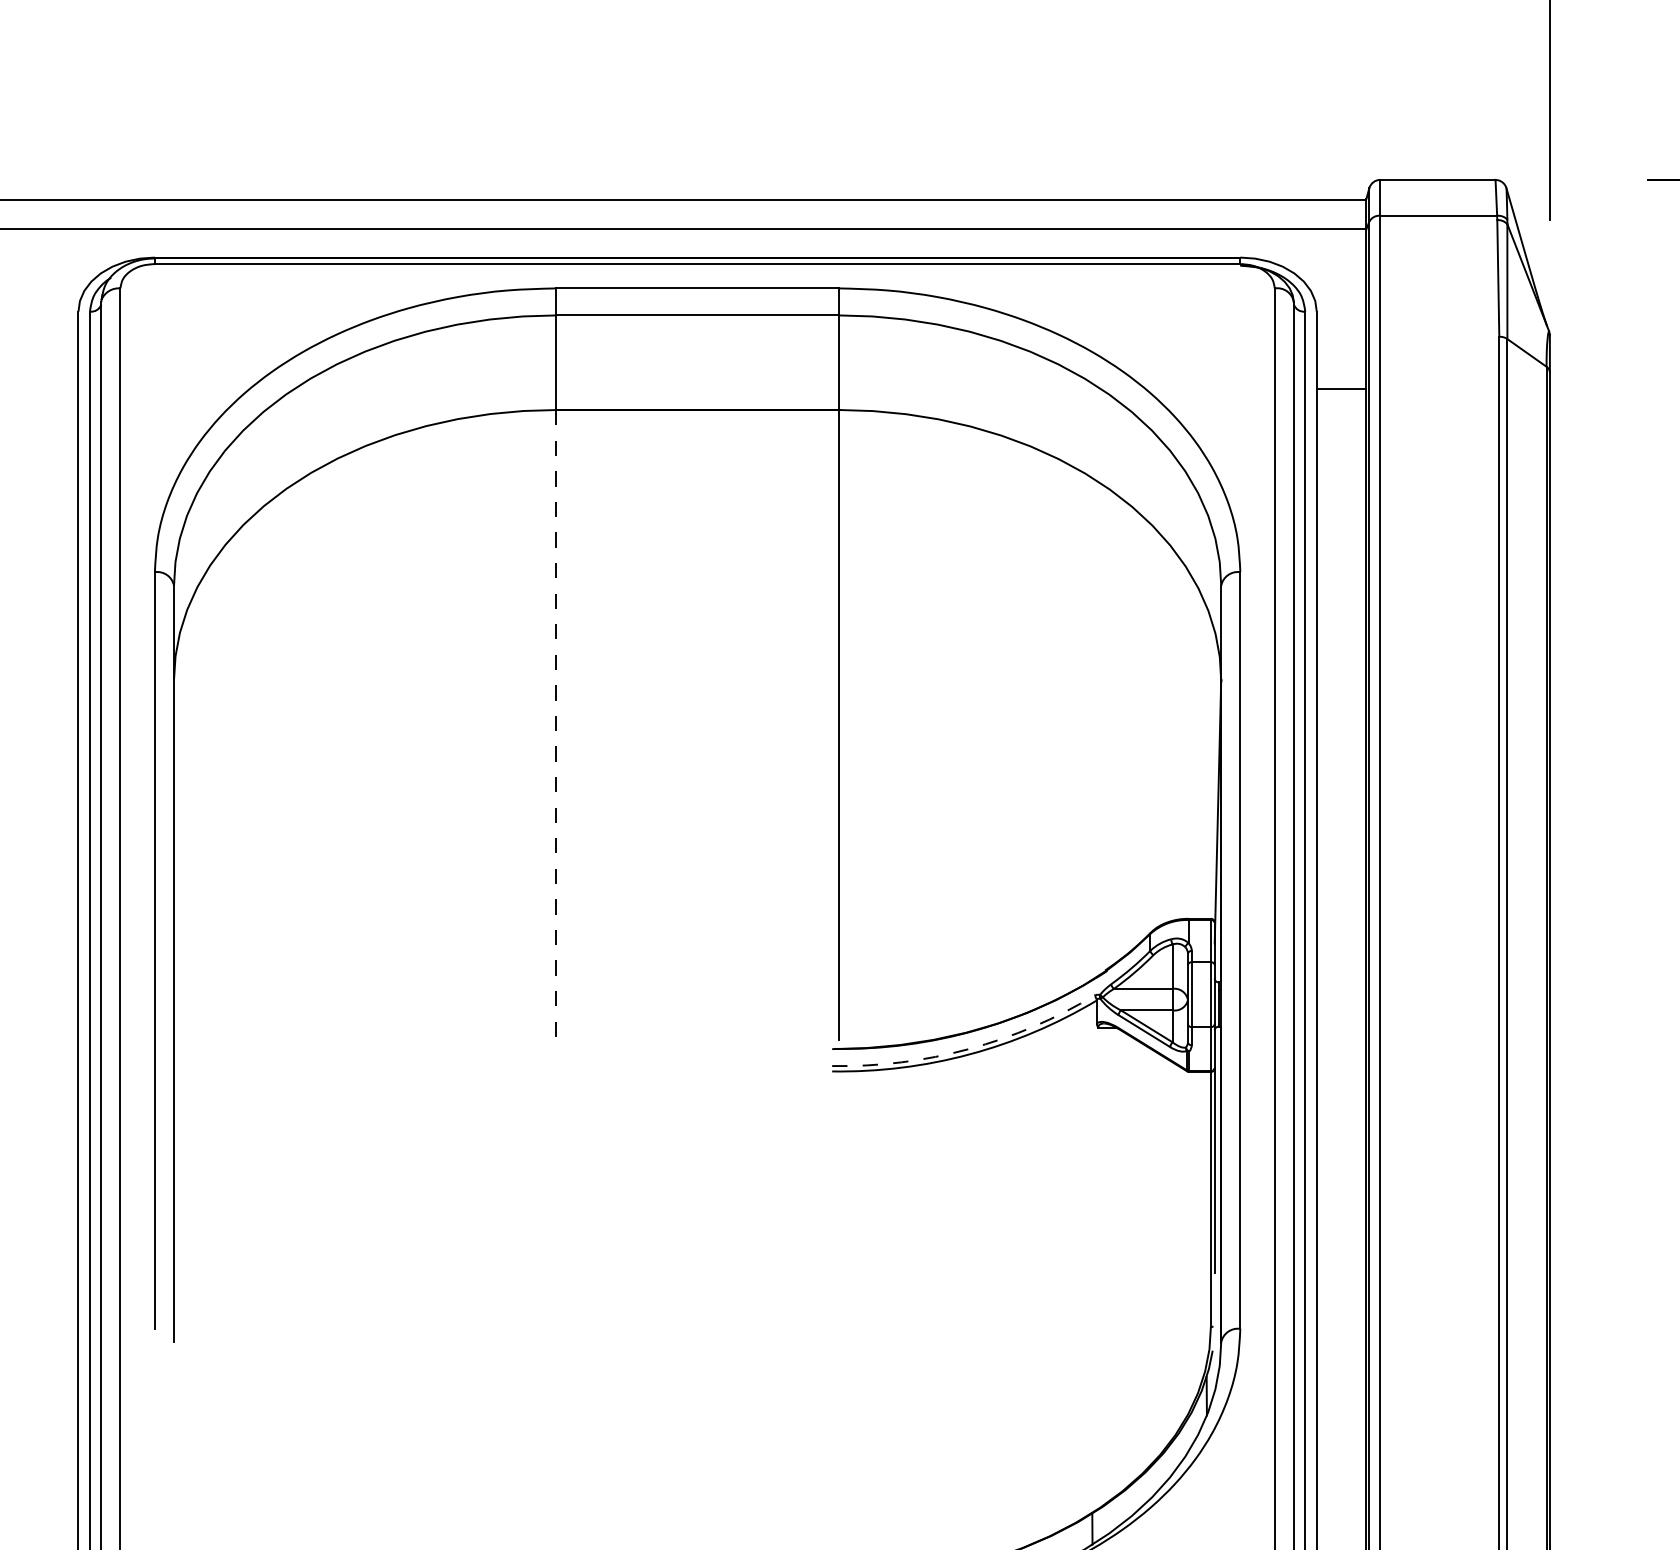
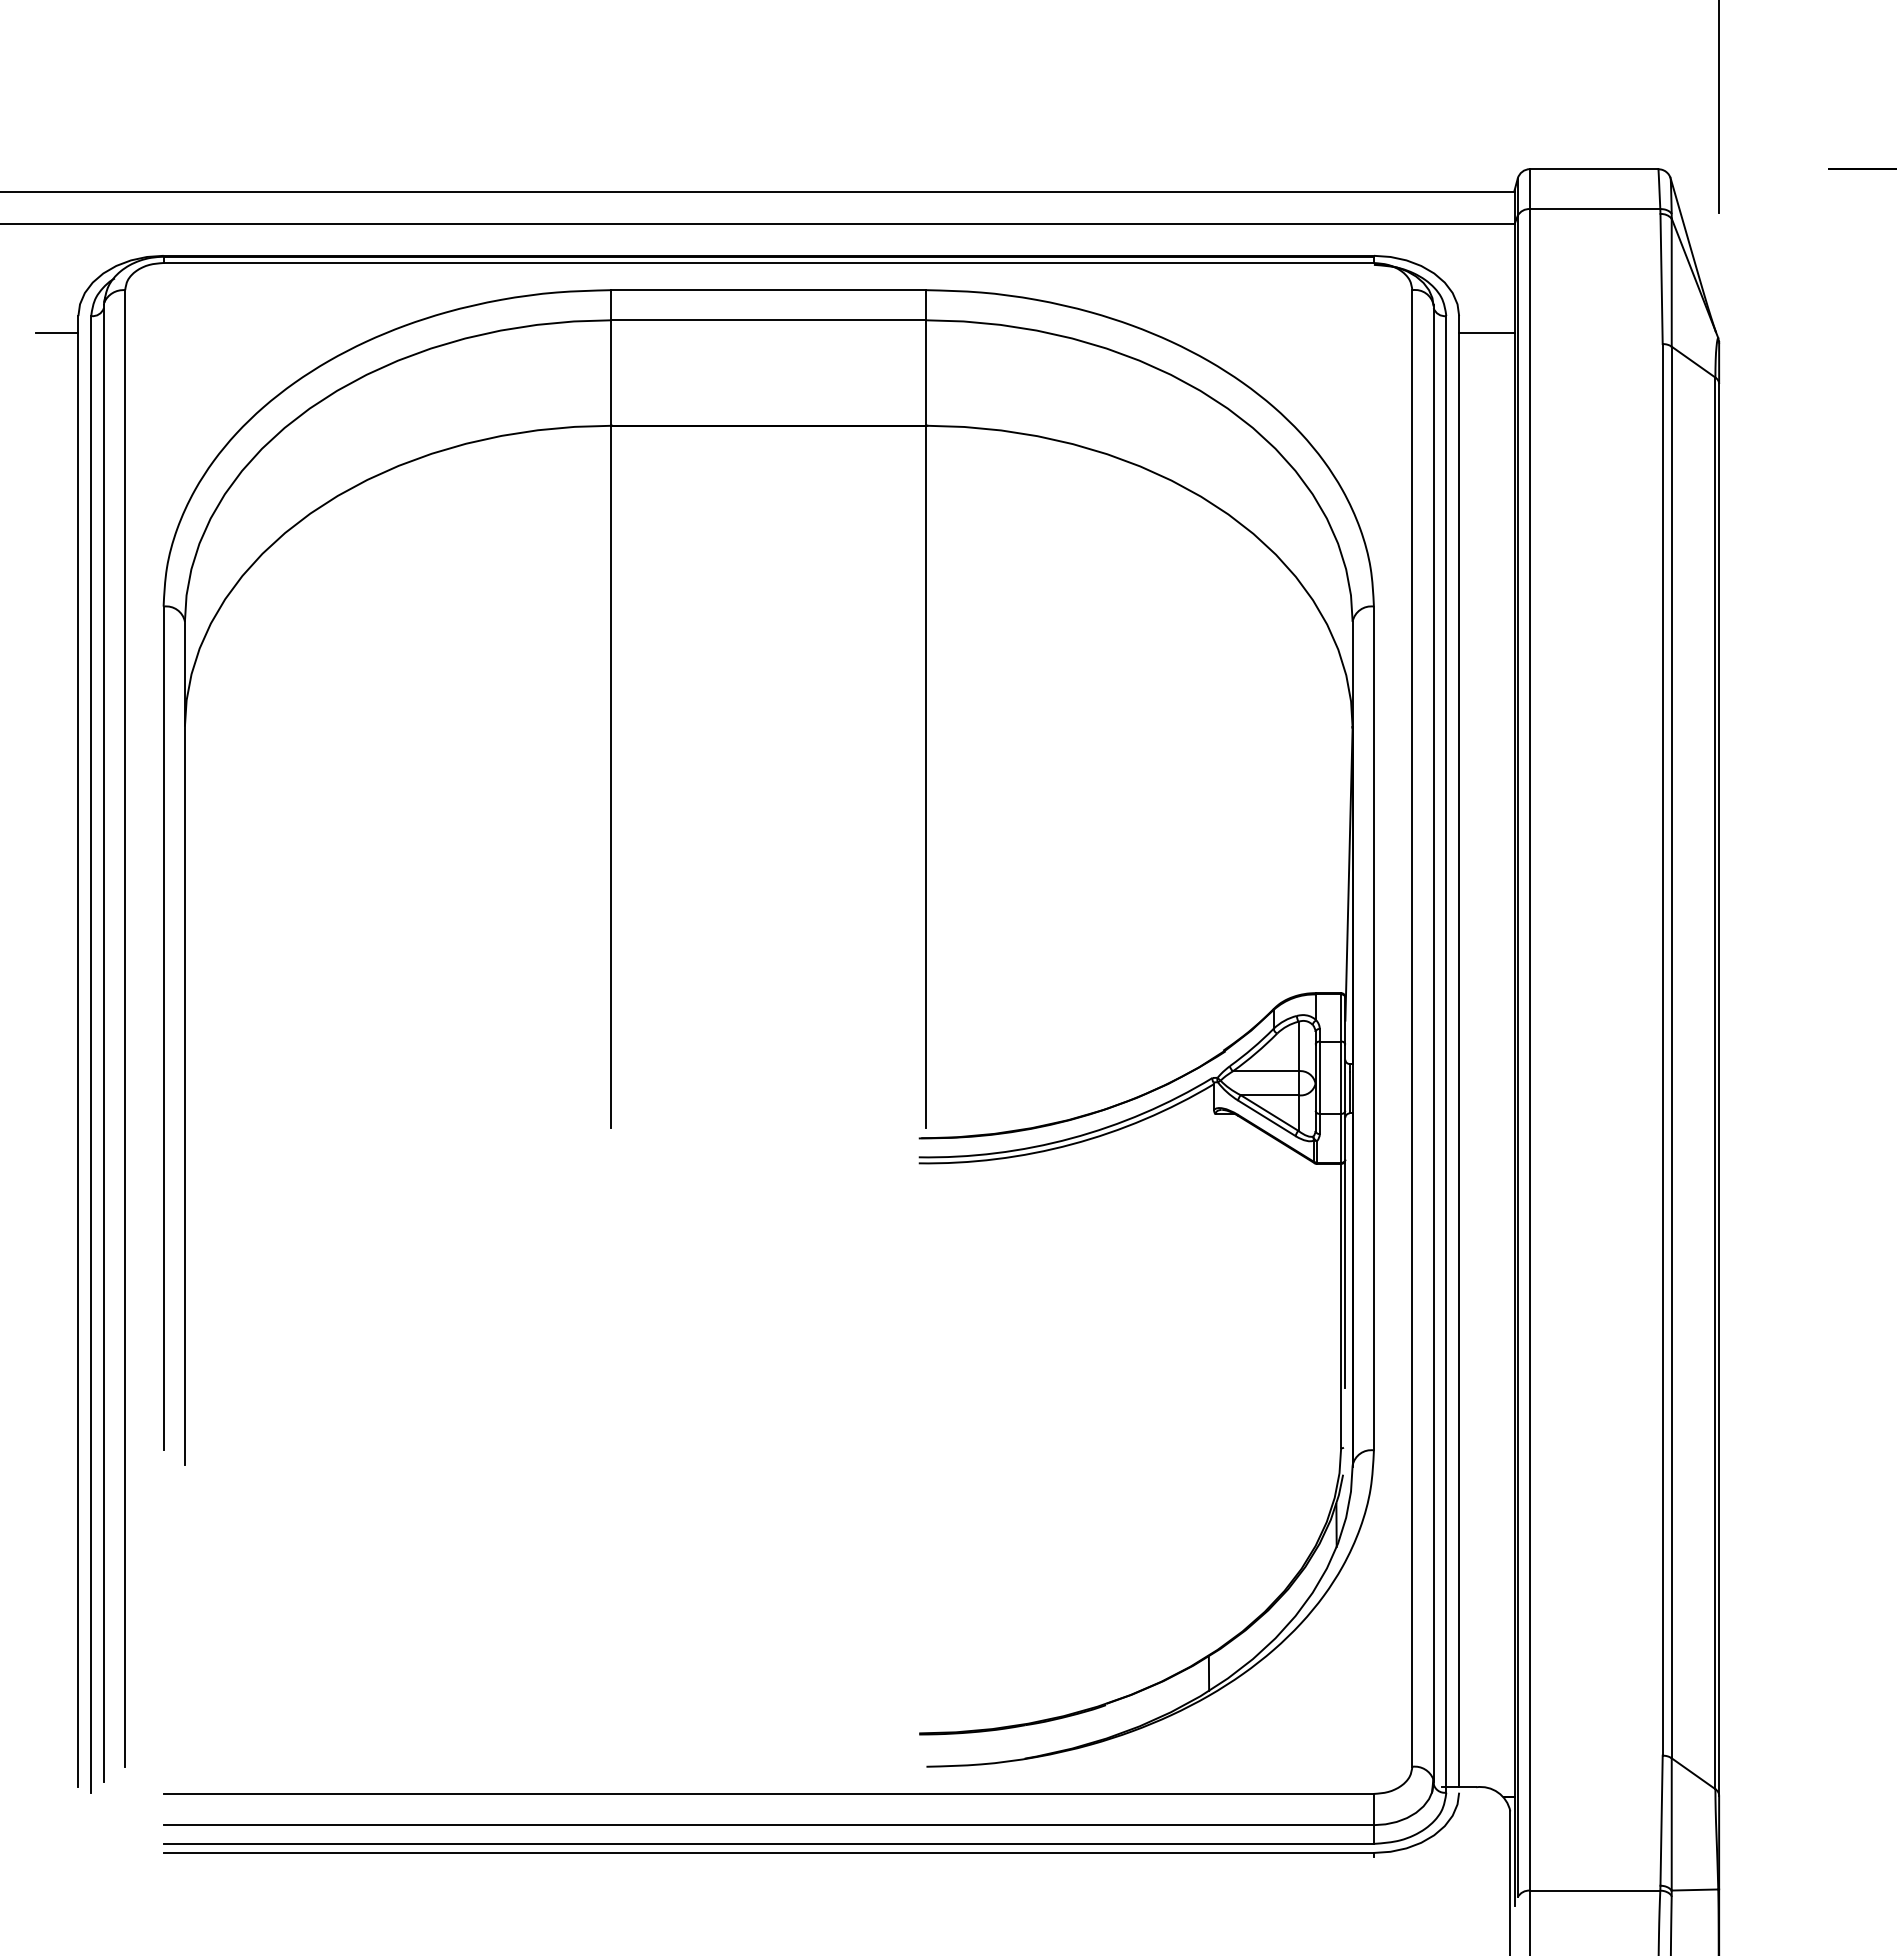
line: (58, 326) -> (56, 332), added
line: (1341, 388) -> (1486, 332), moved
line: (556, 725) -> (611, 777), dashed -> solid
arc: (969, 1049) -> (1071, 1138), dashed -> solid

